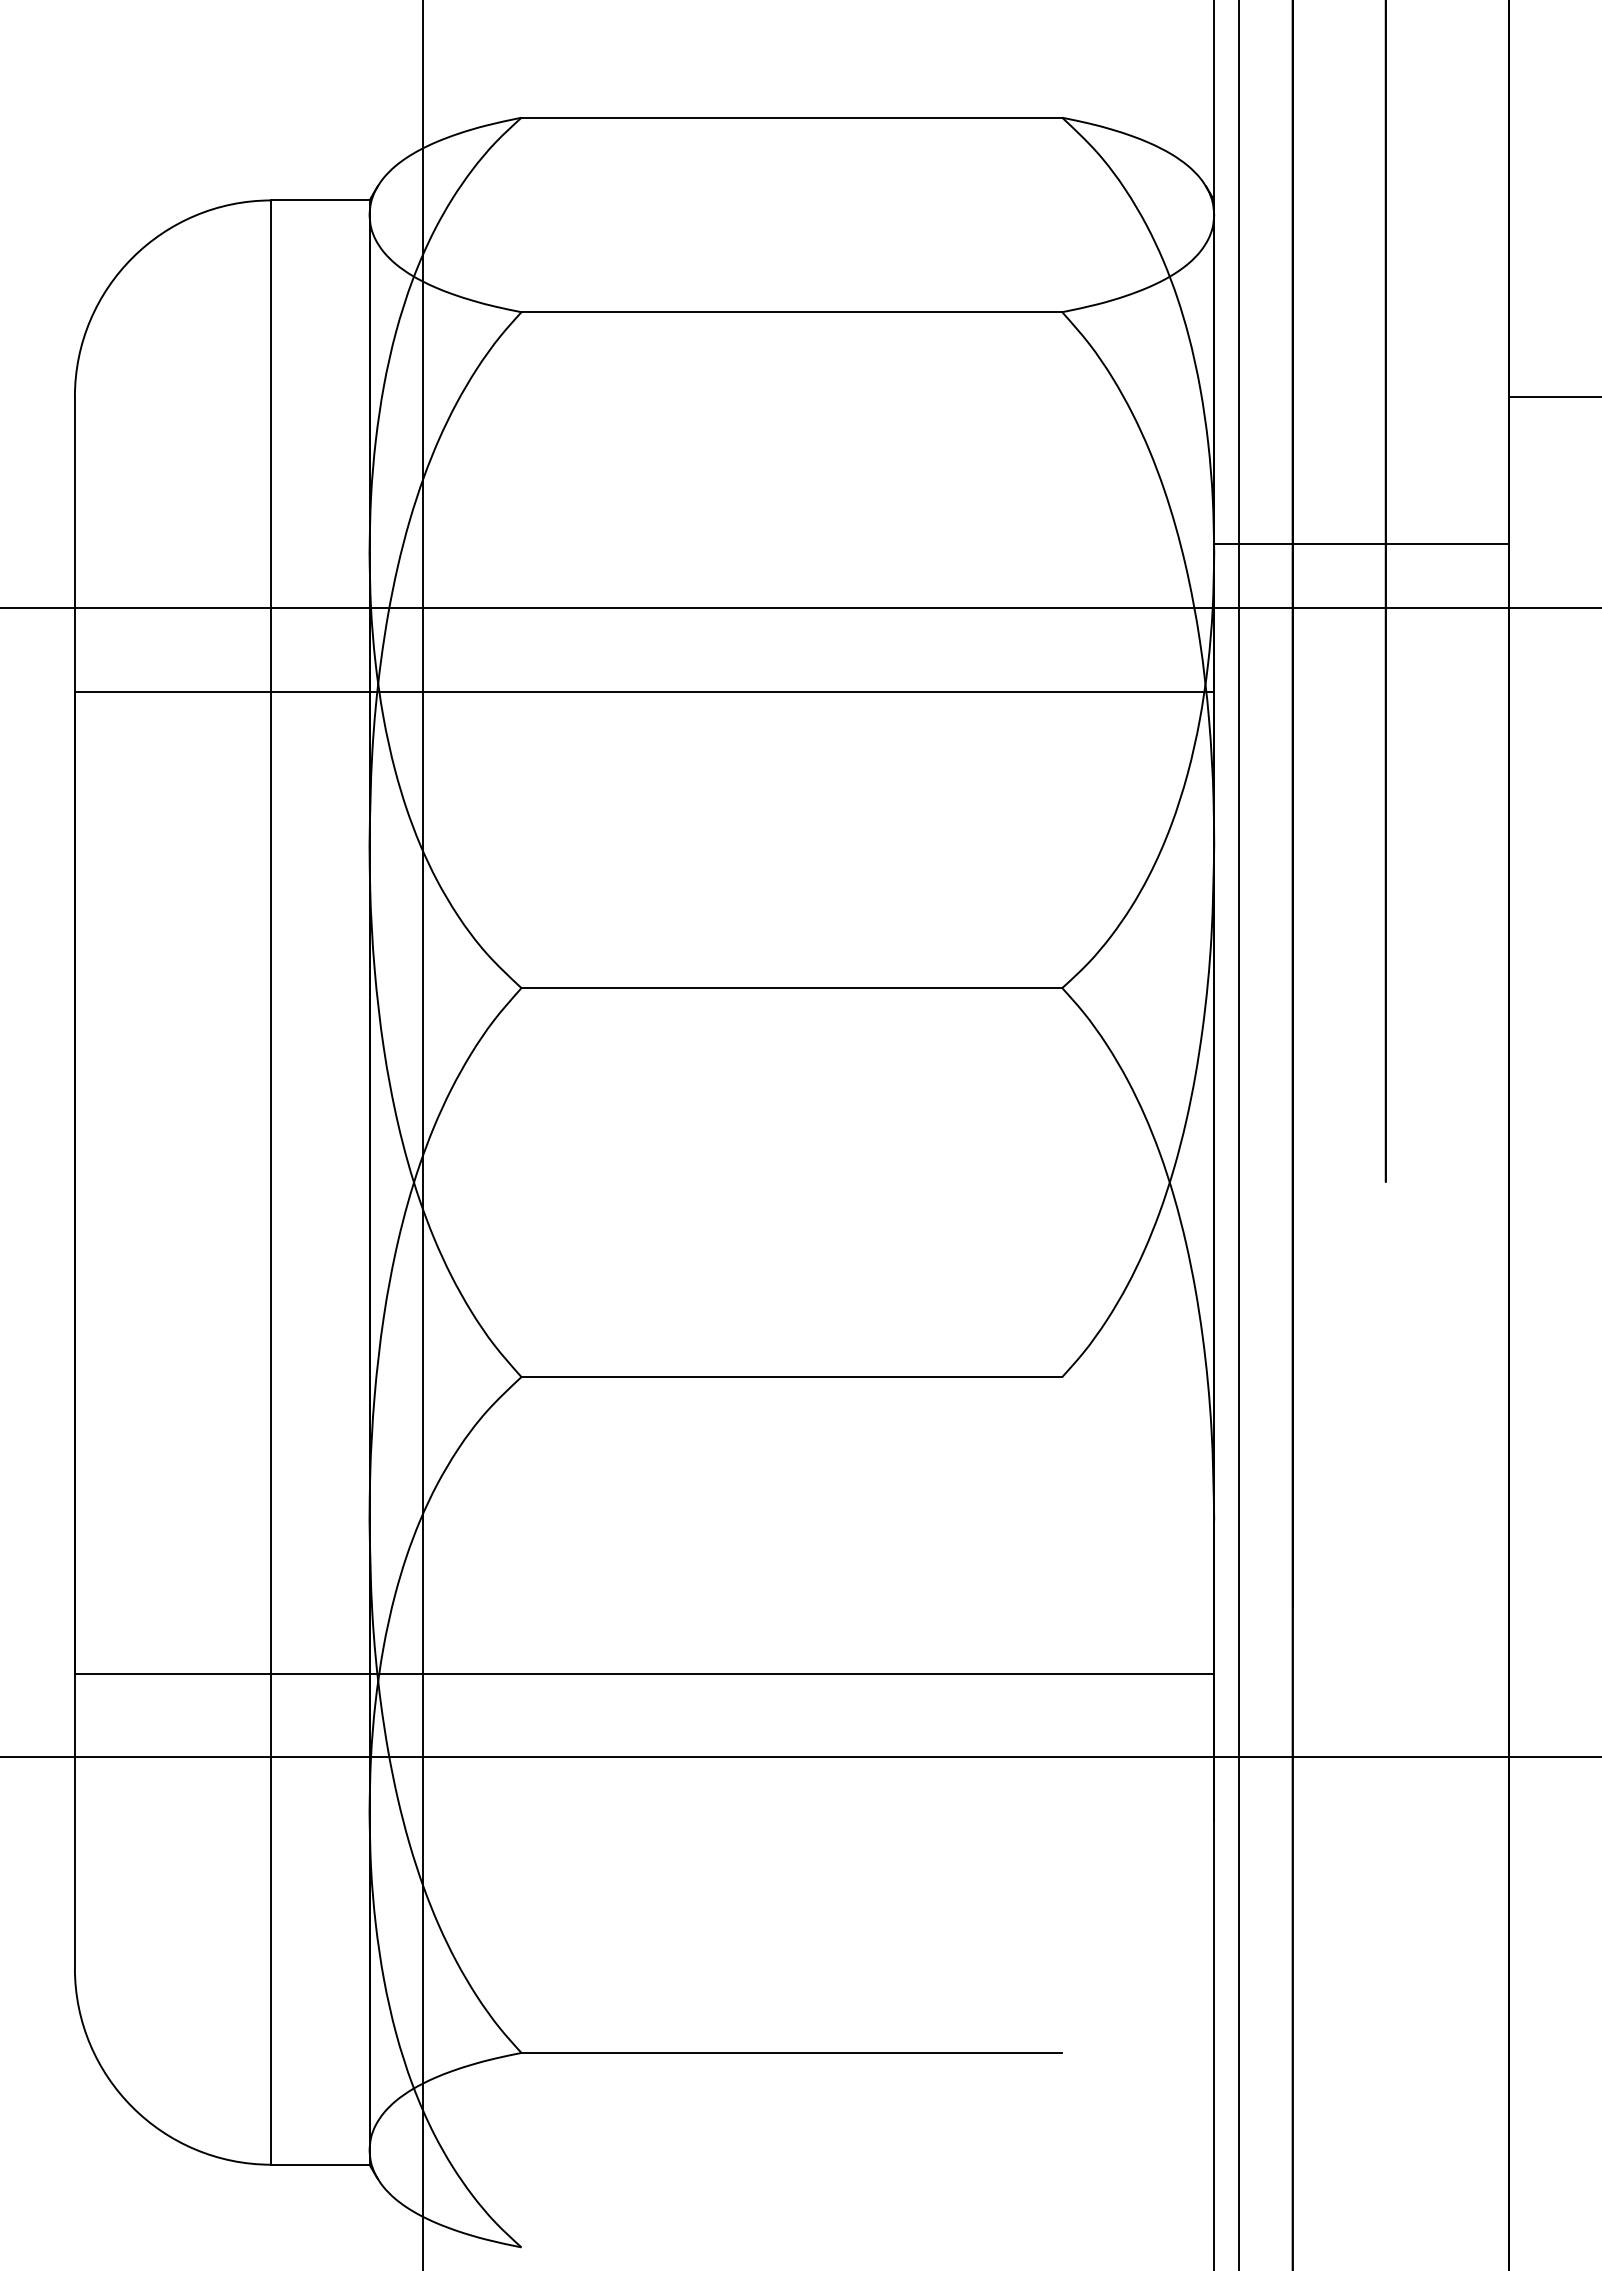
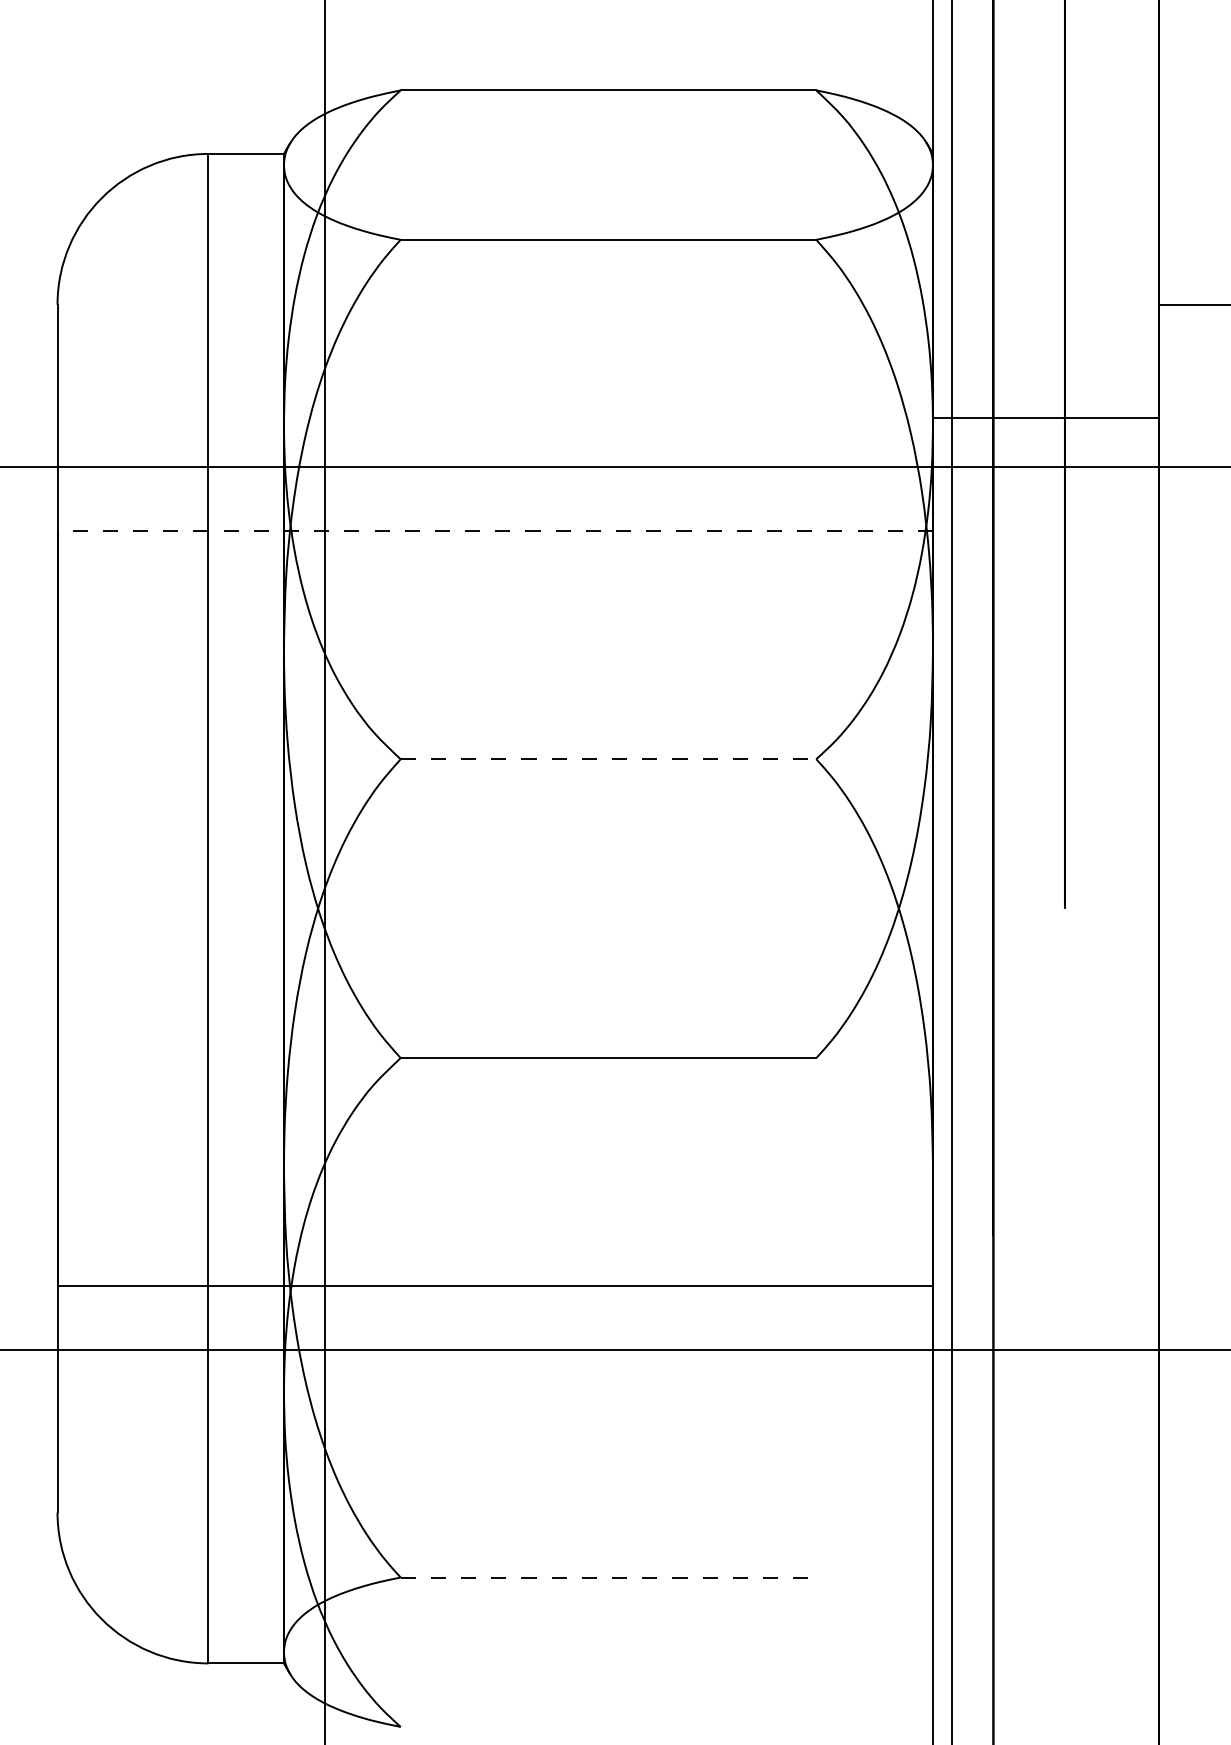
line: (644, 691) -> (495, 531), solid -> dashed
line: (791, 988) -> (608, 759), solid -> dashed
line: (791, 2052) -> (608, 1577), solid -> dashed

